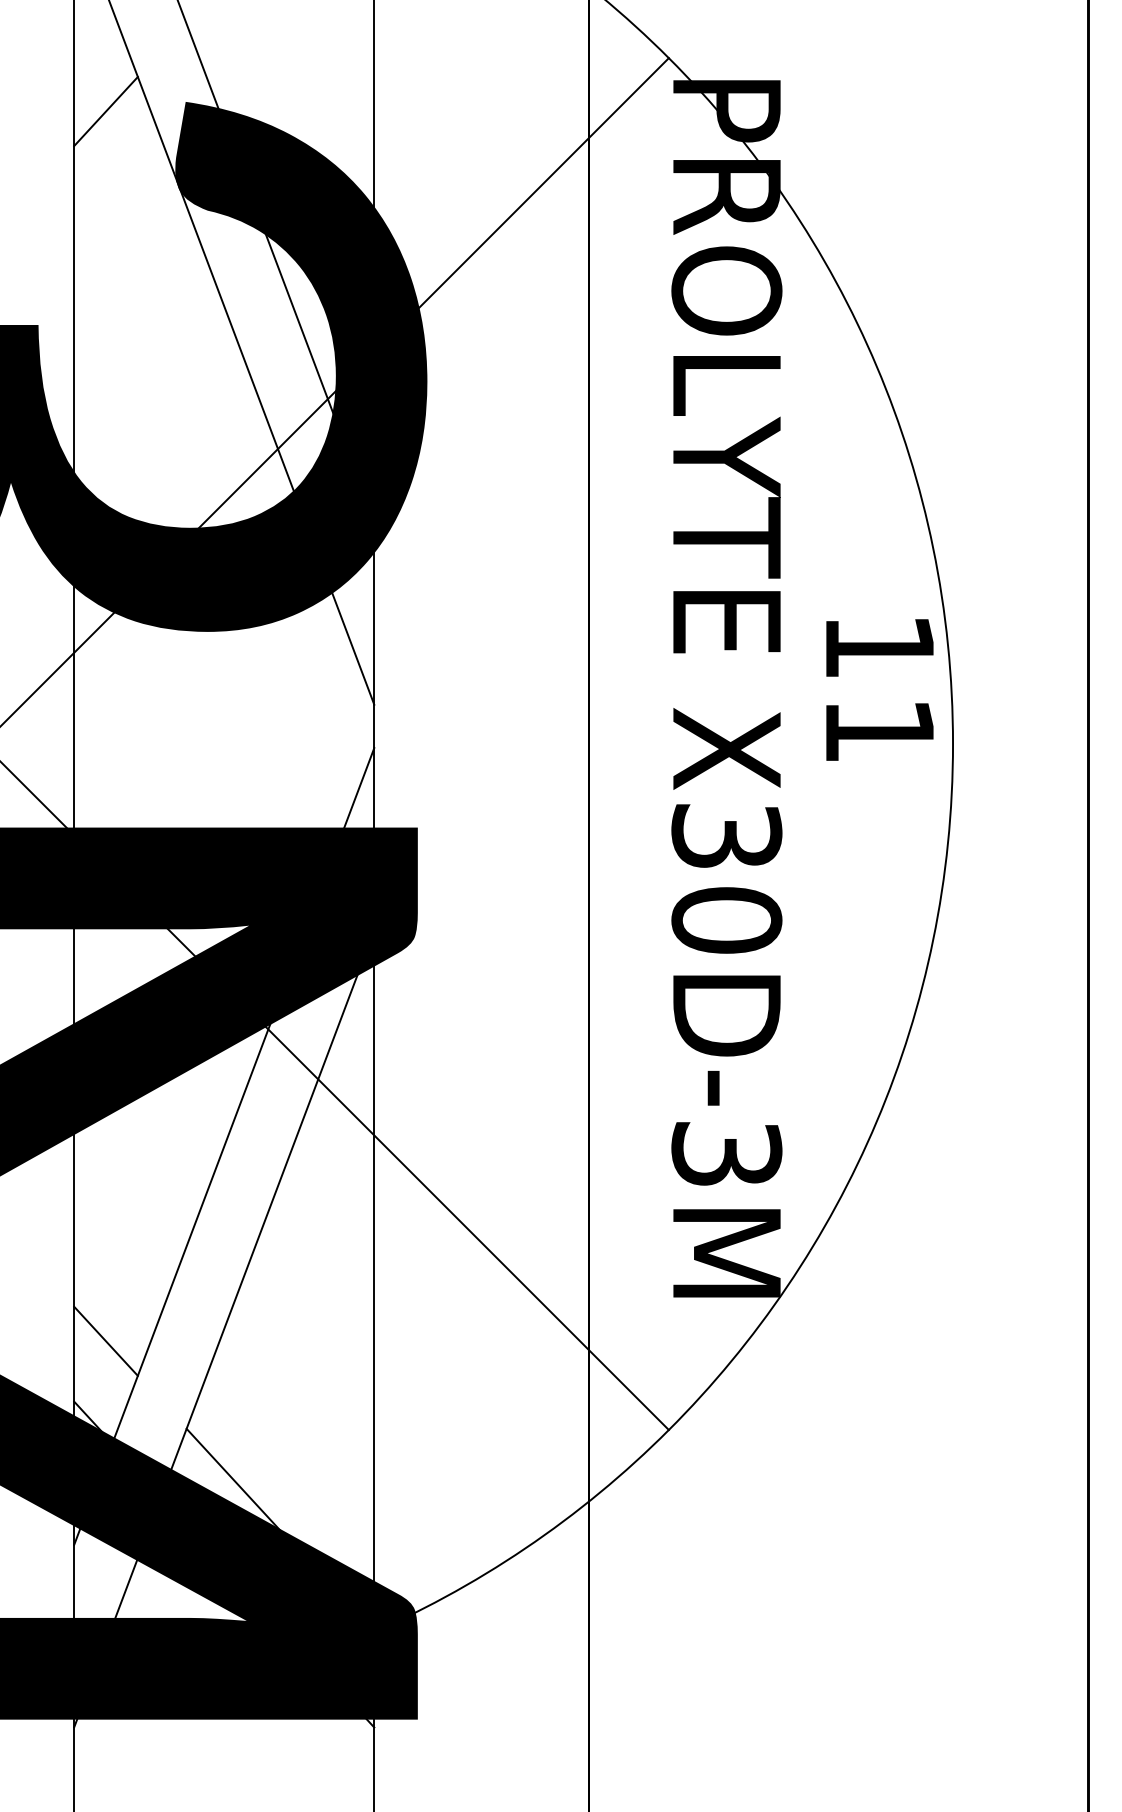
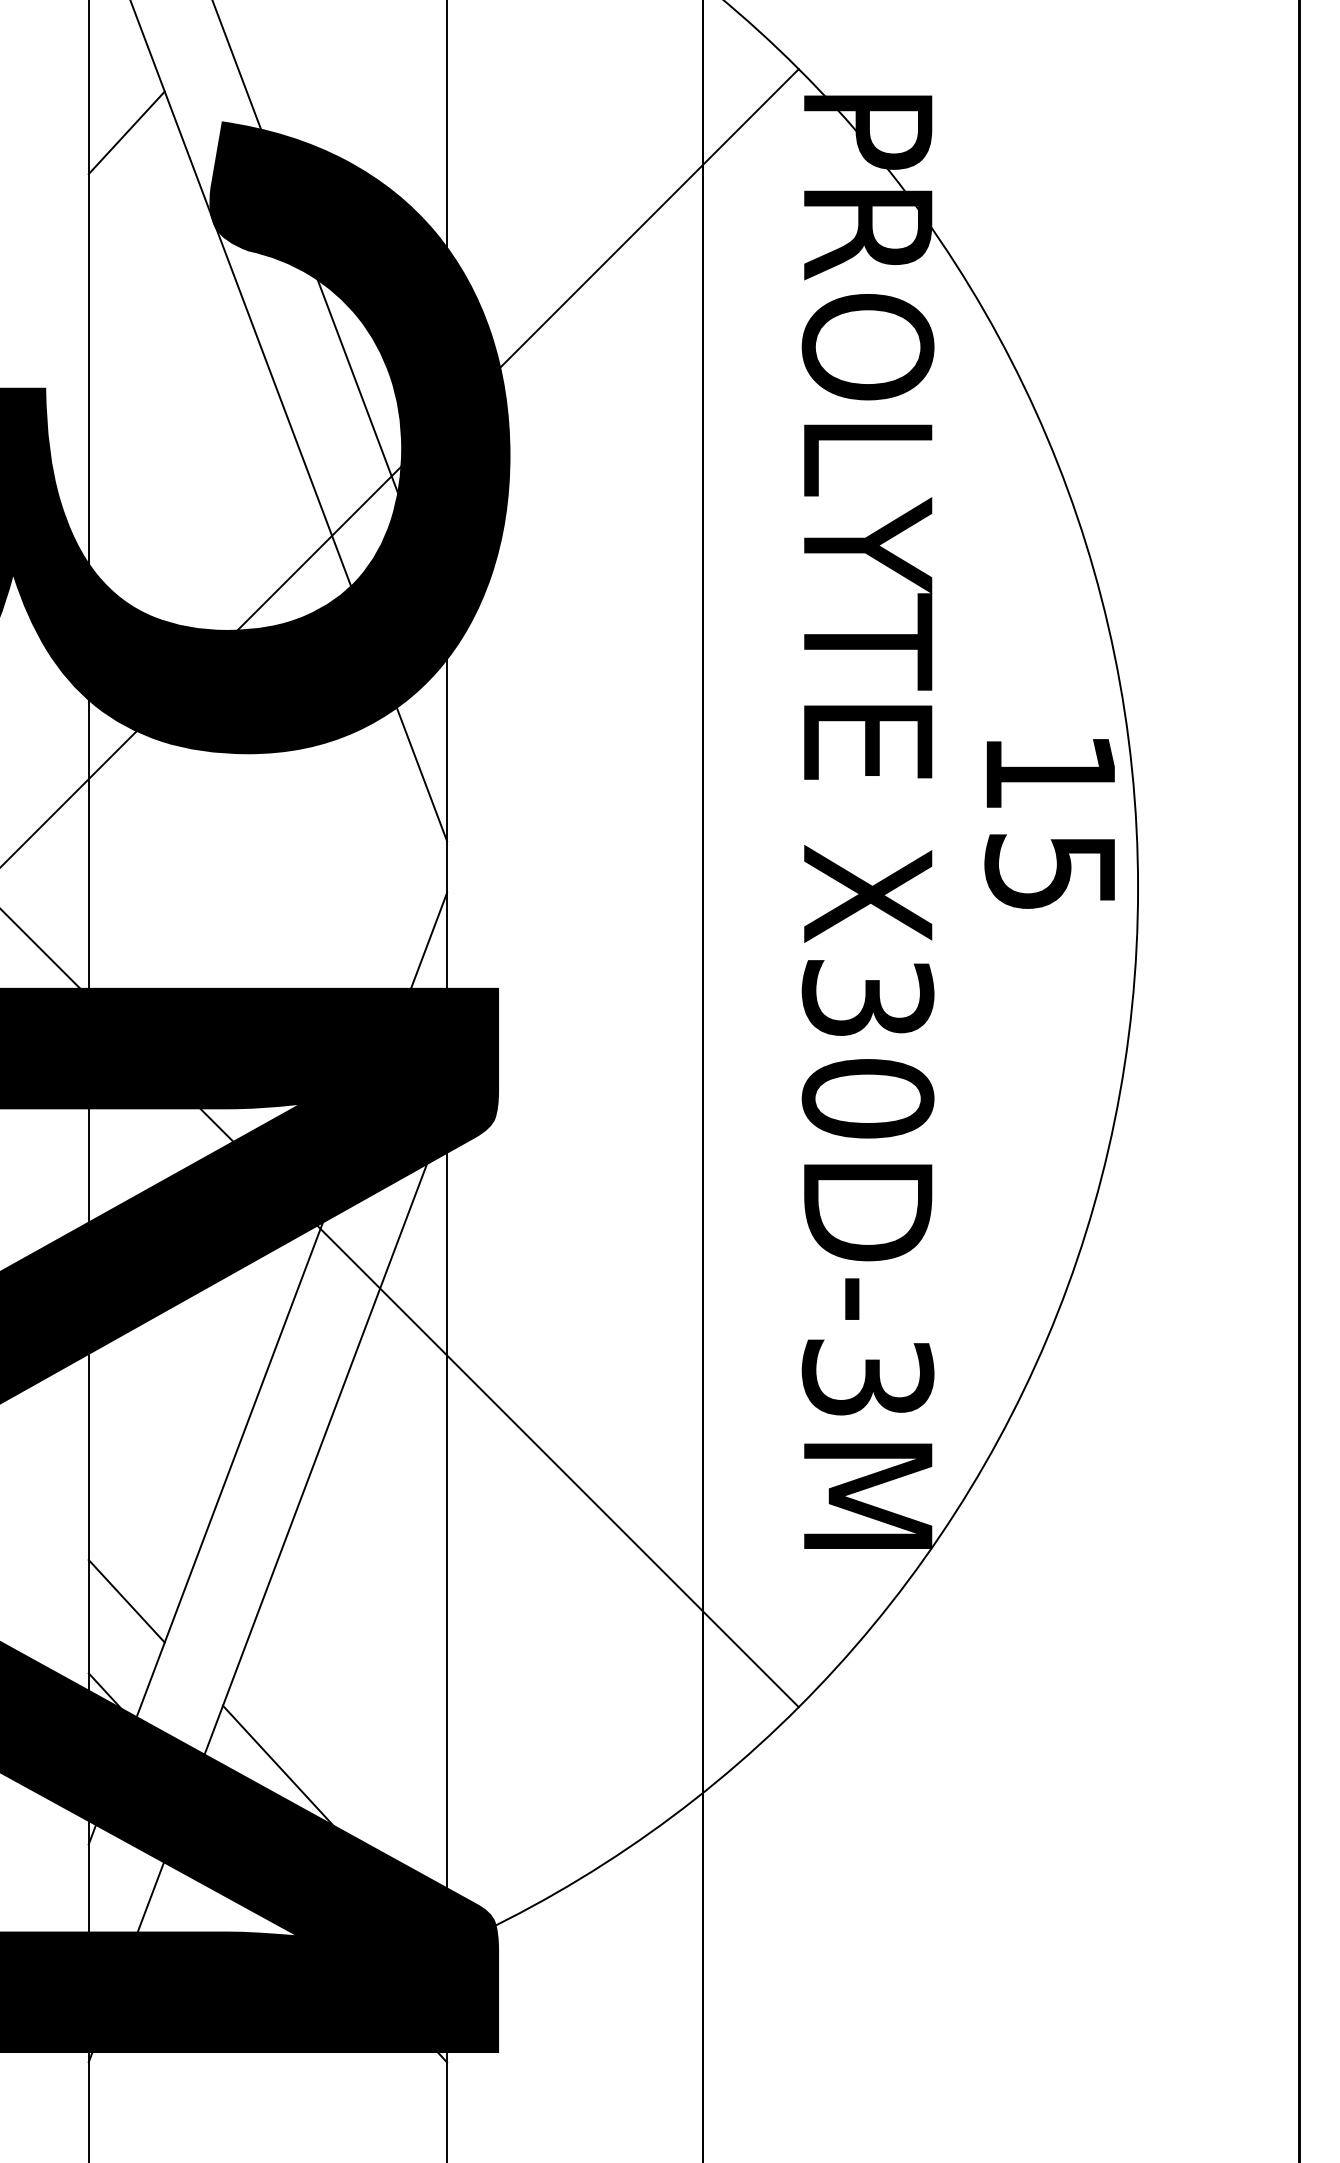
text: (878, 730) -> (1049, 871), 11 -> 15

